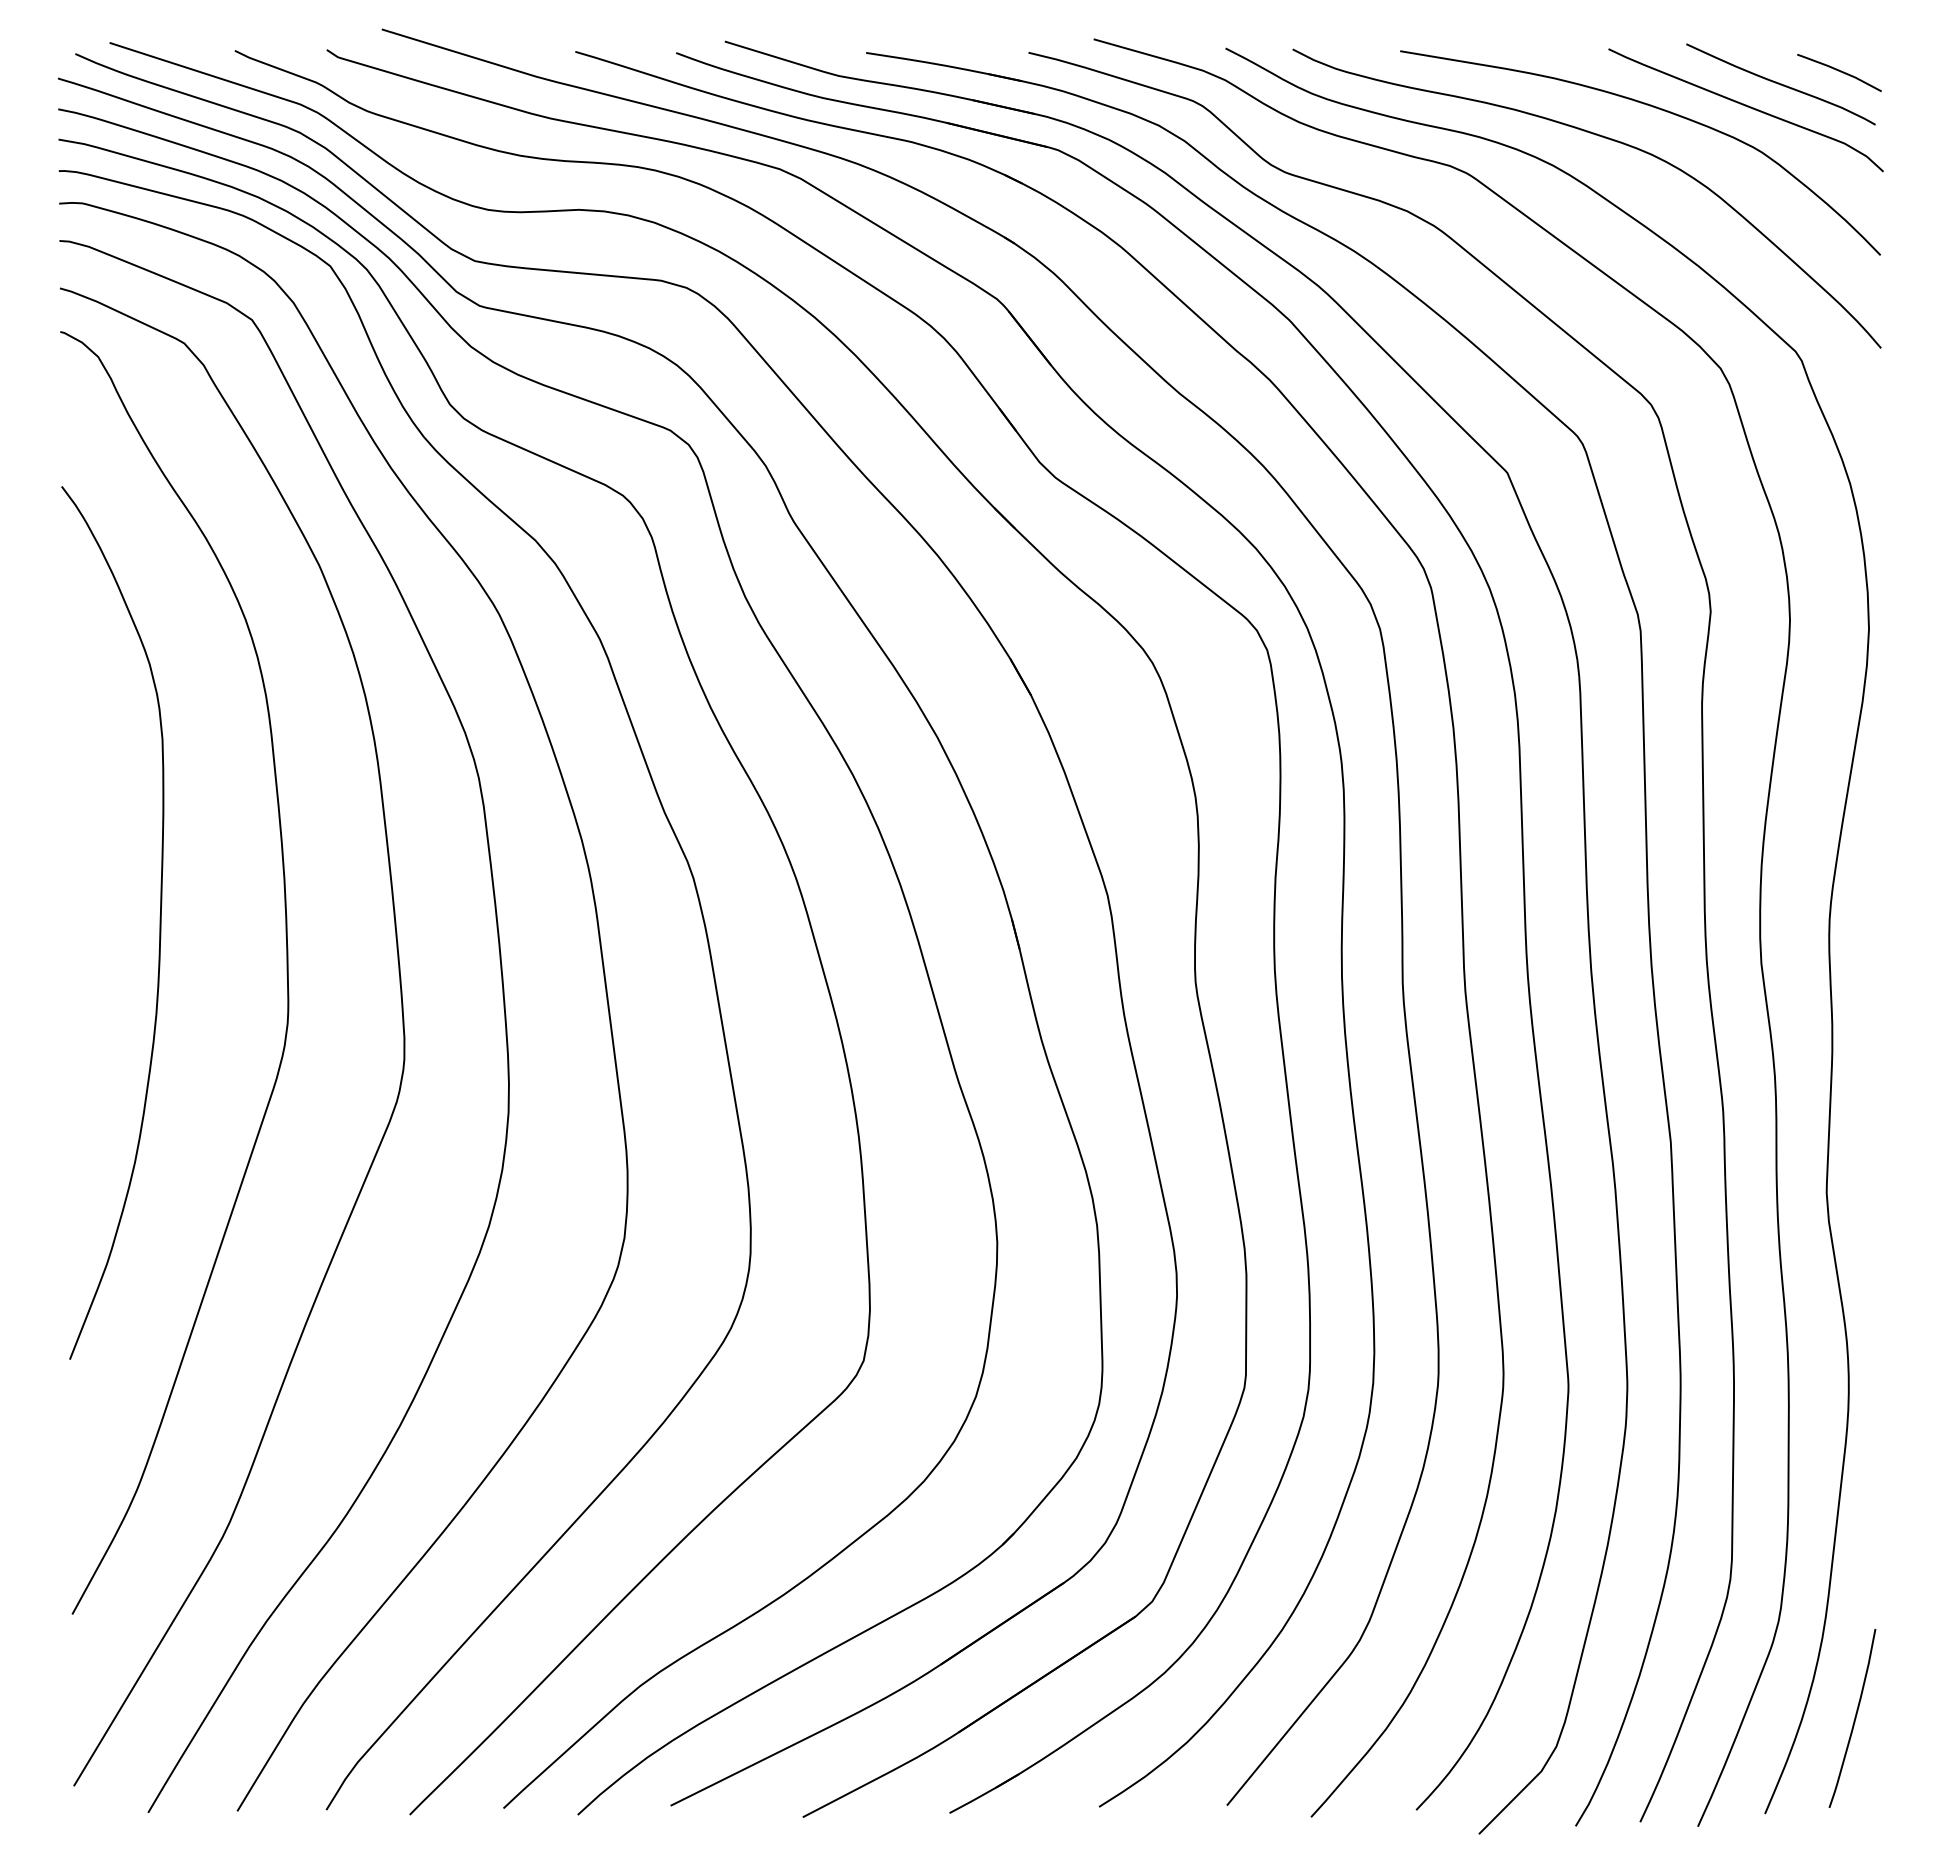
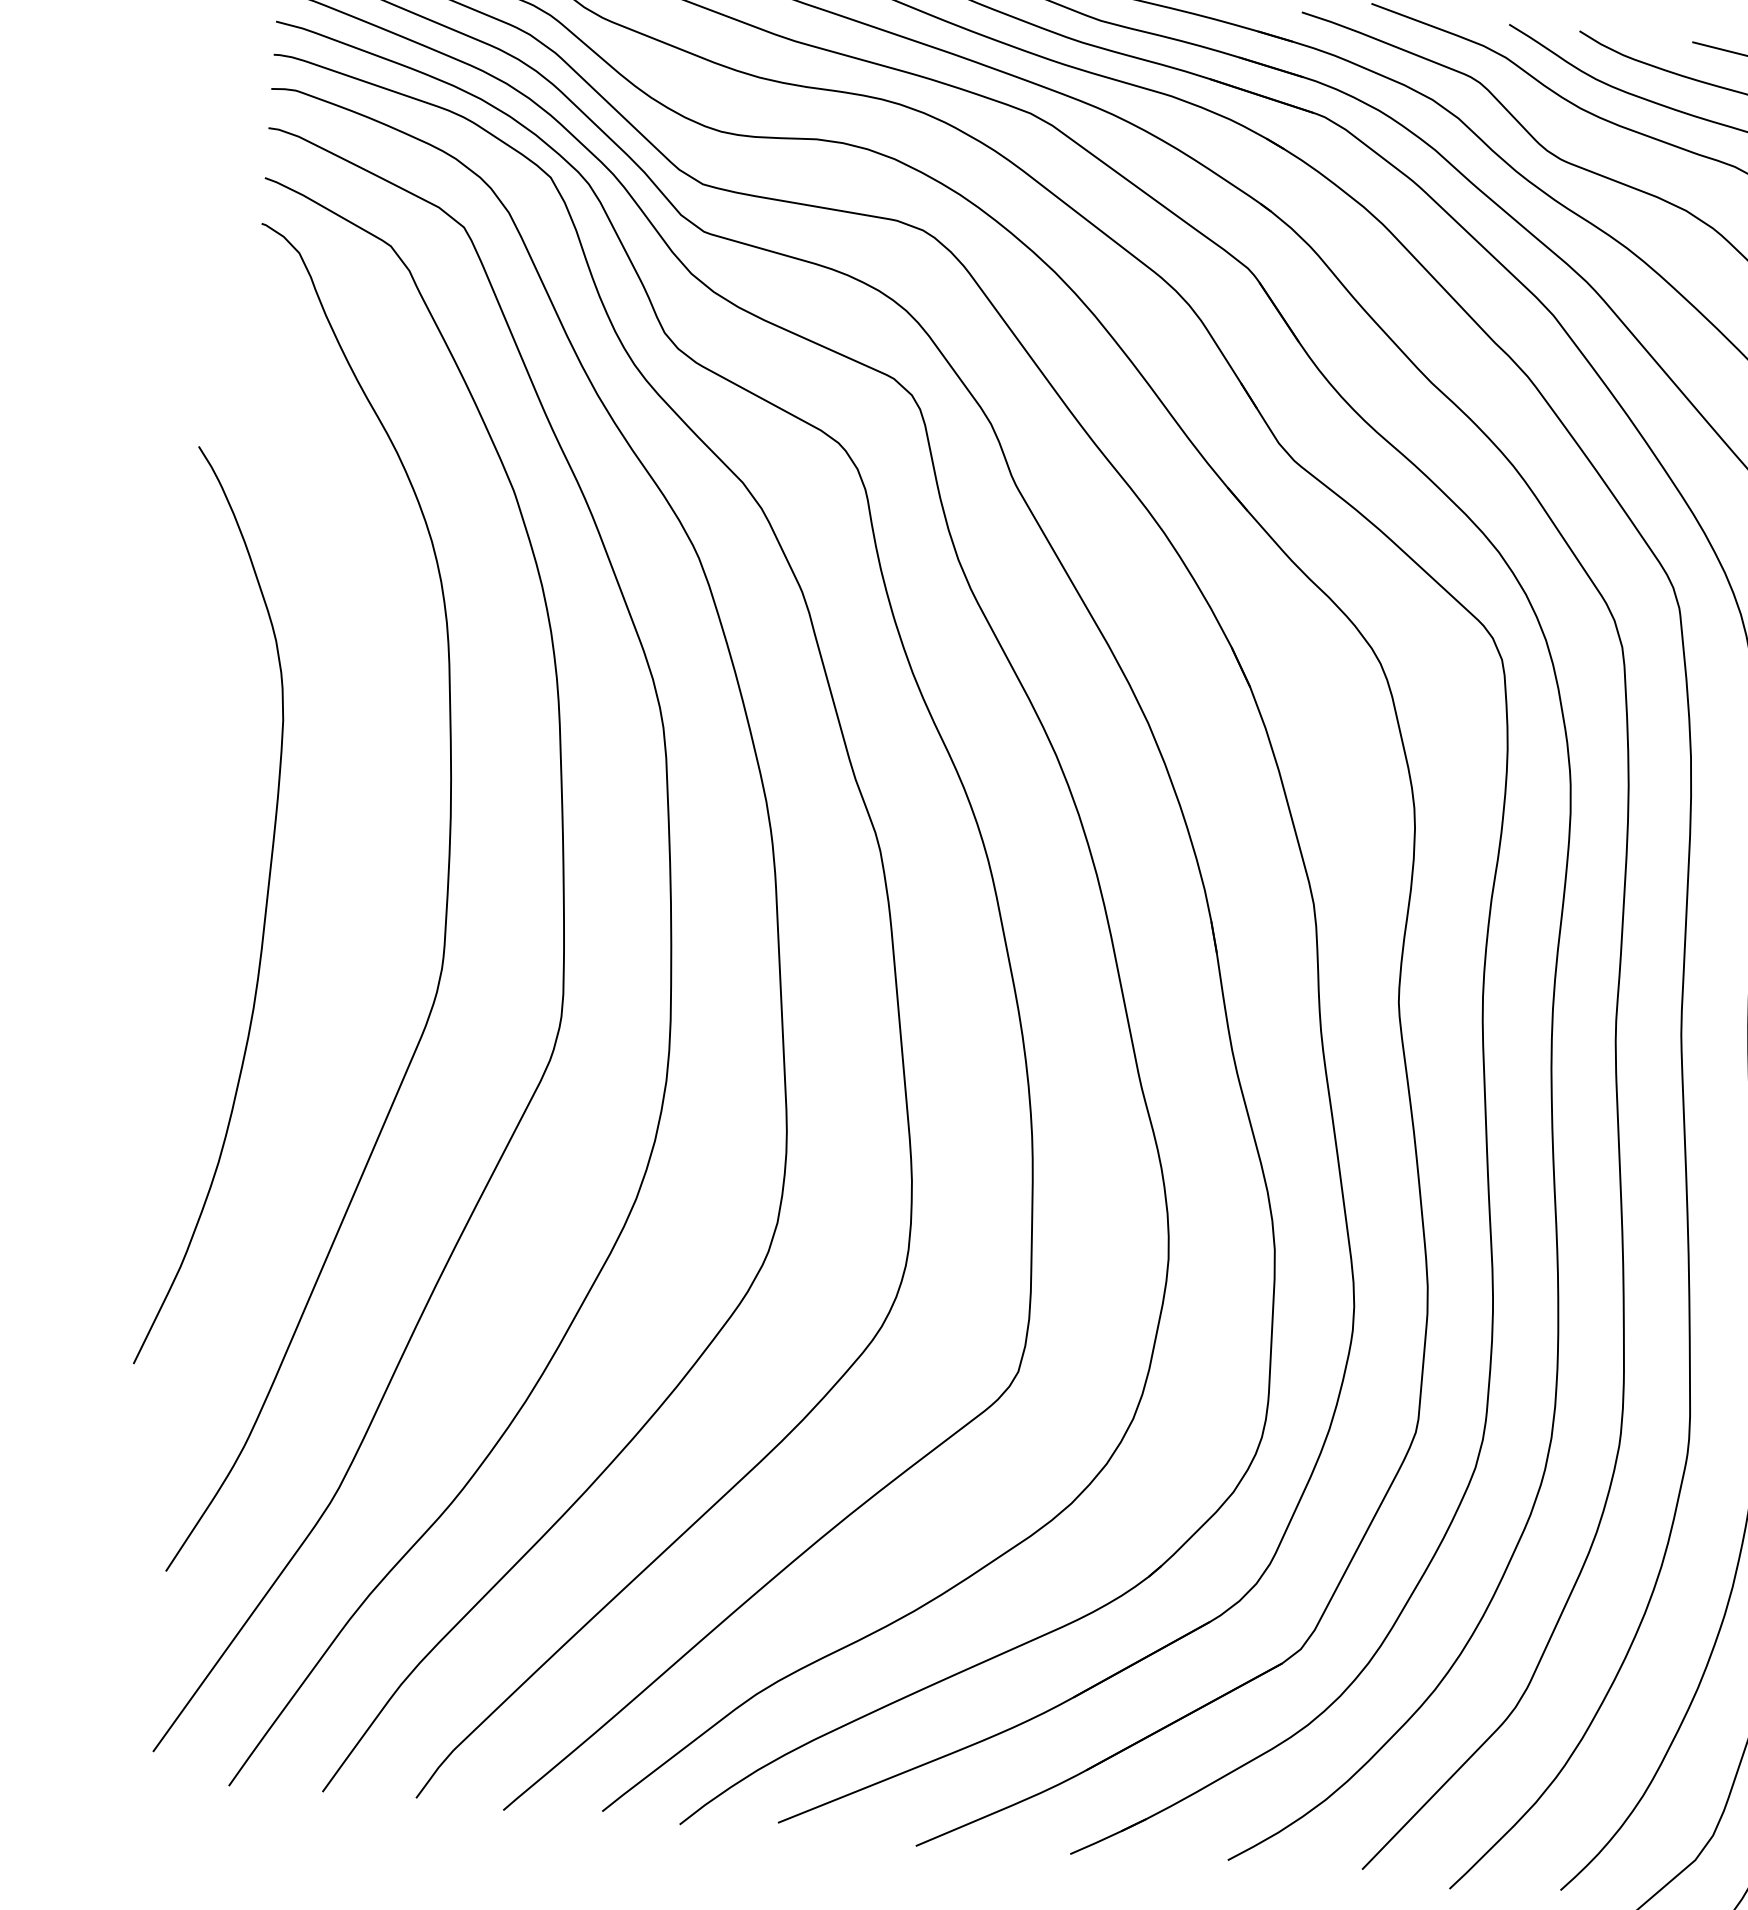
curve: (159, 922) -> (264, 912), moved

